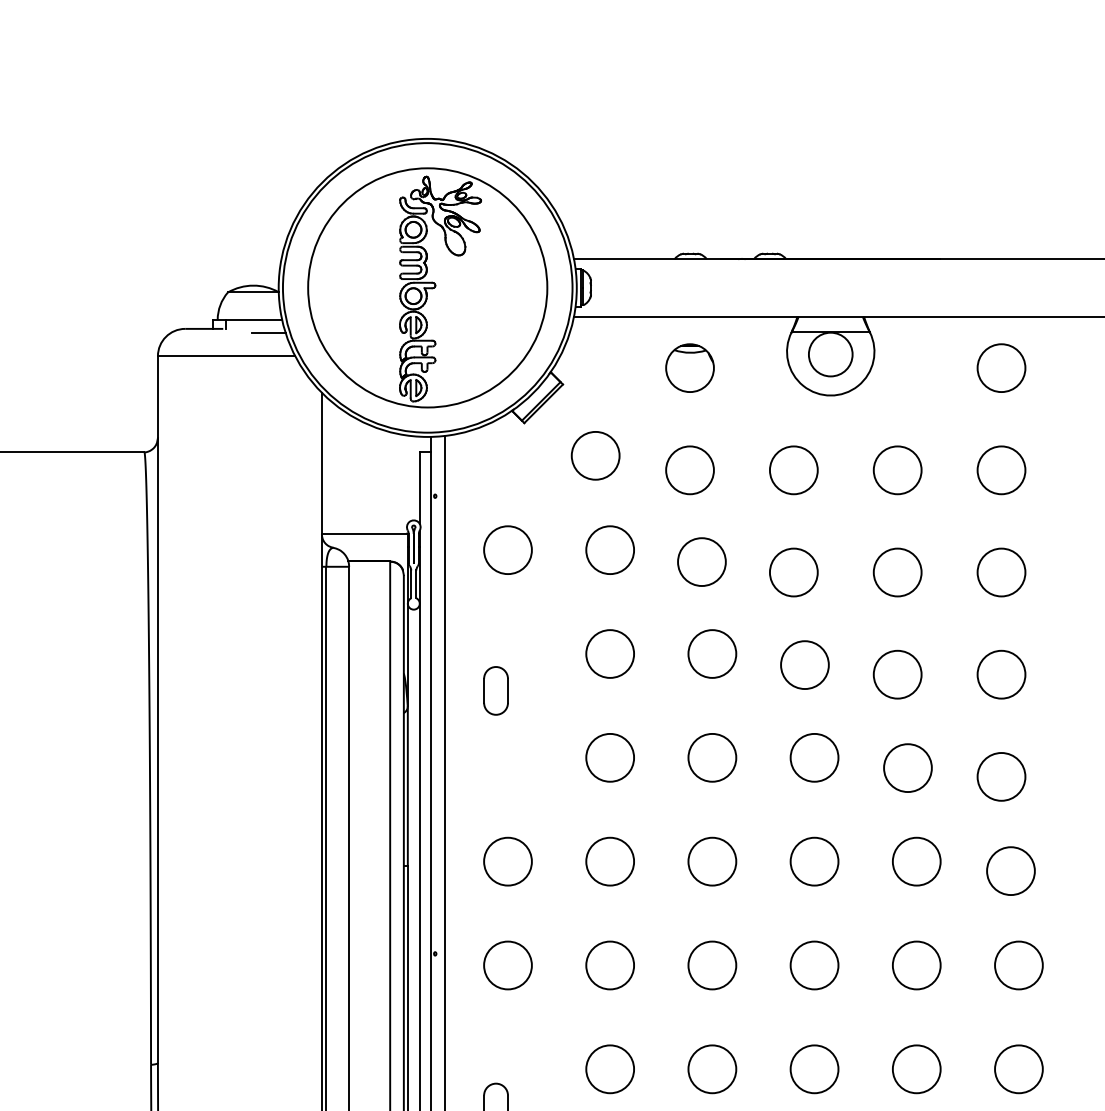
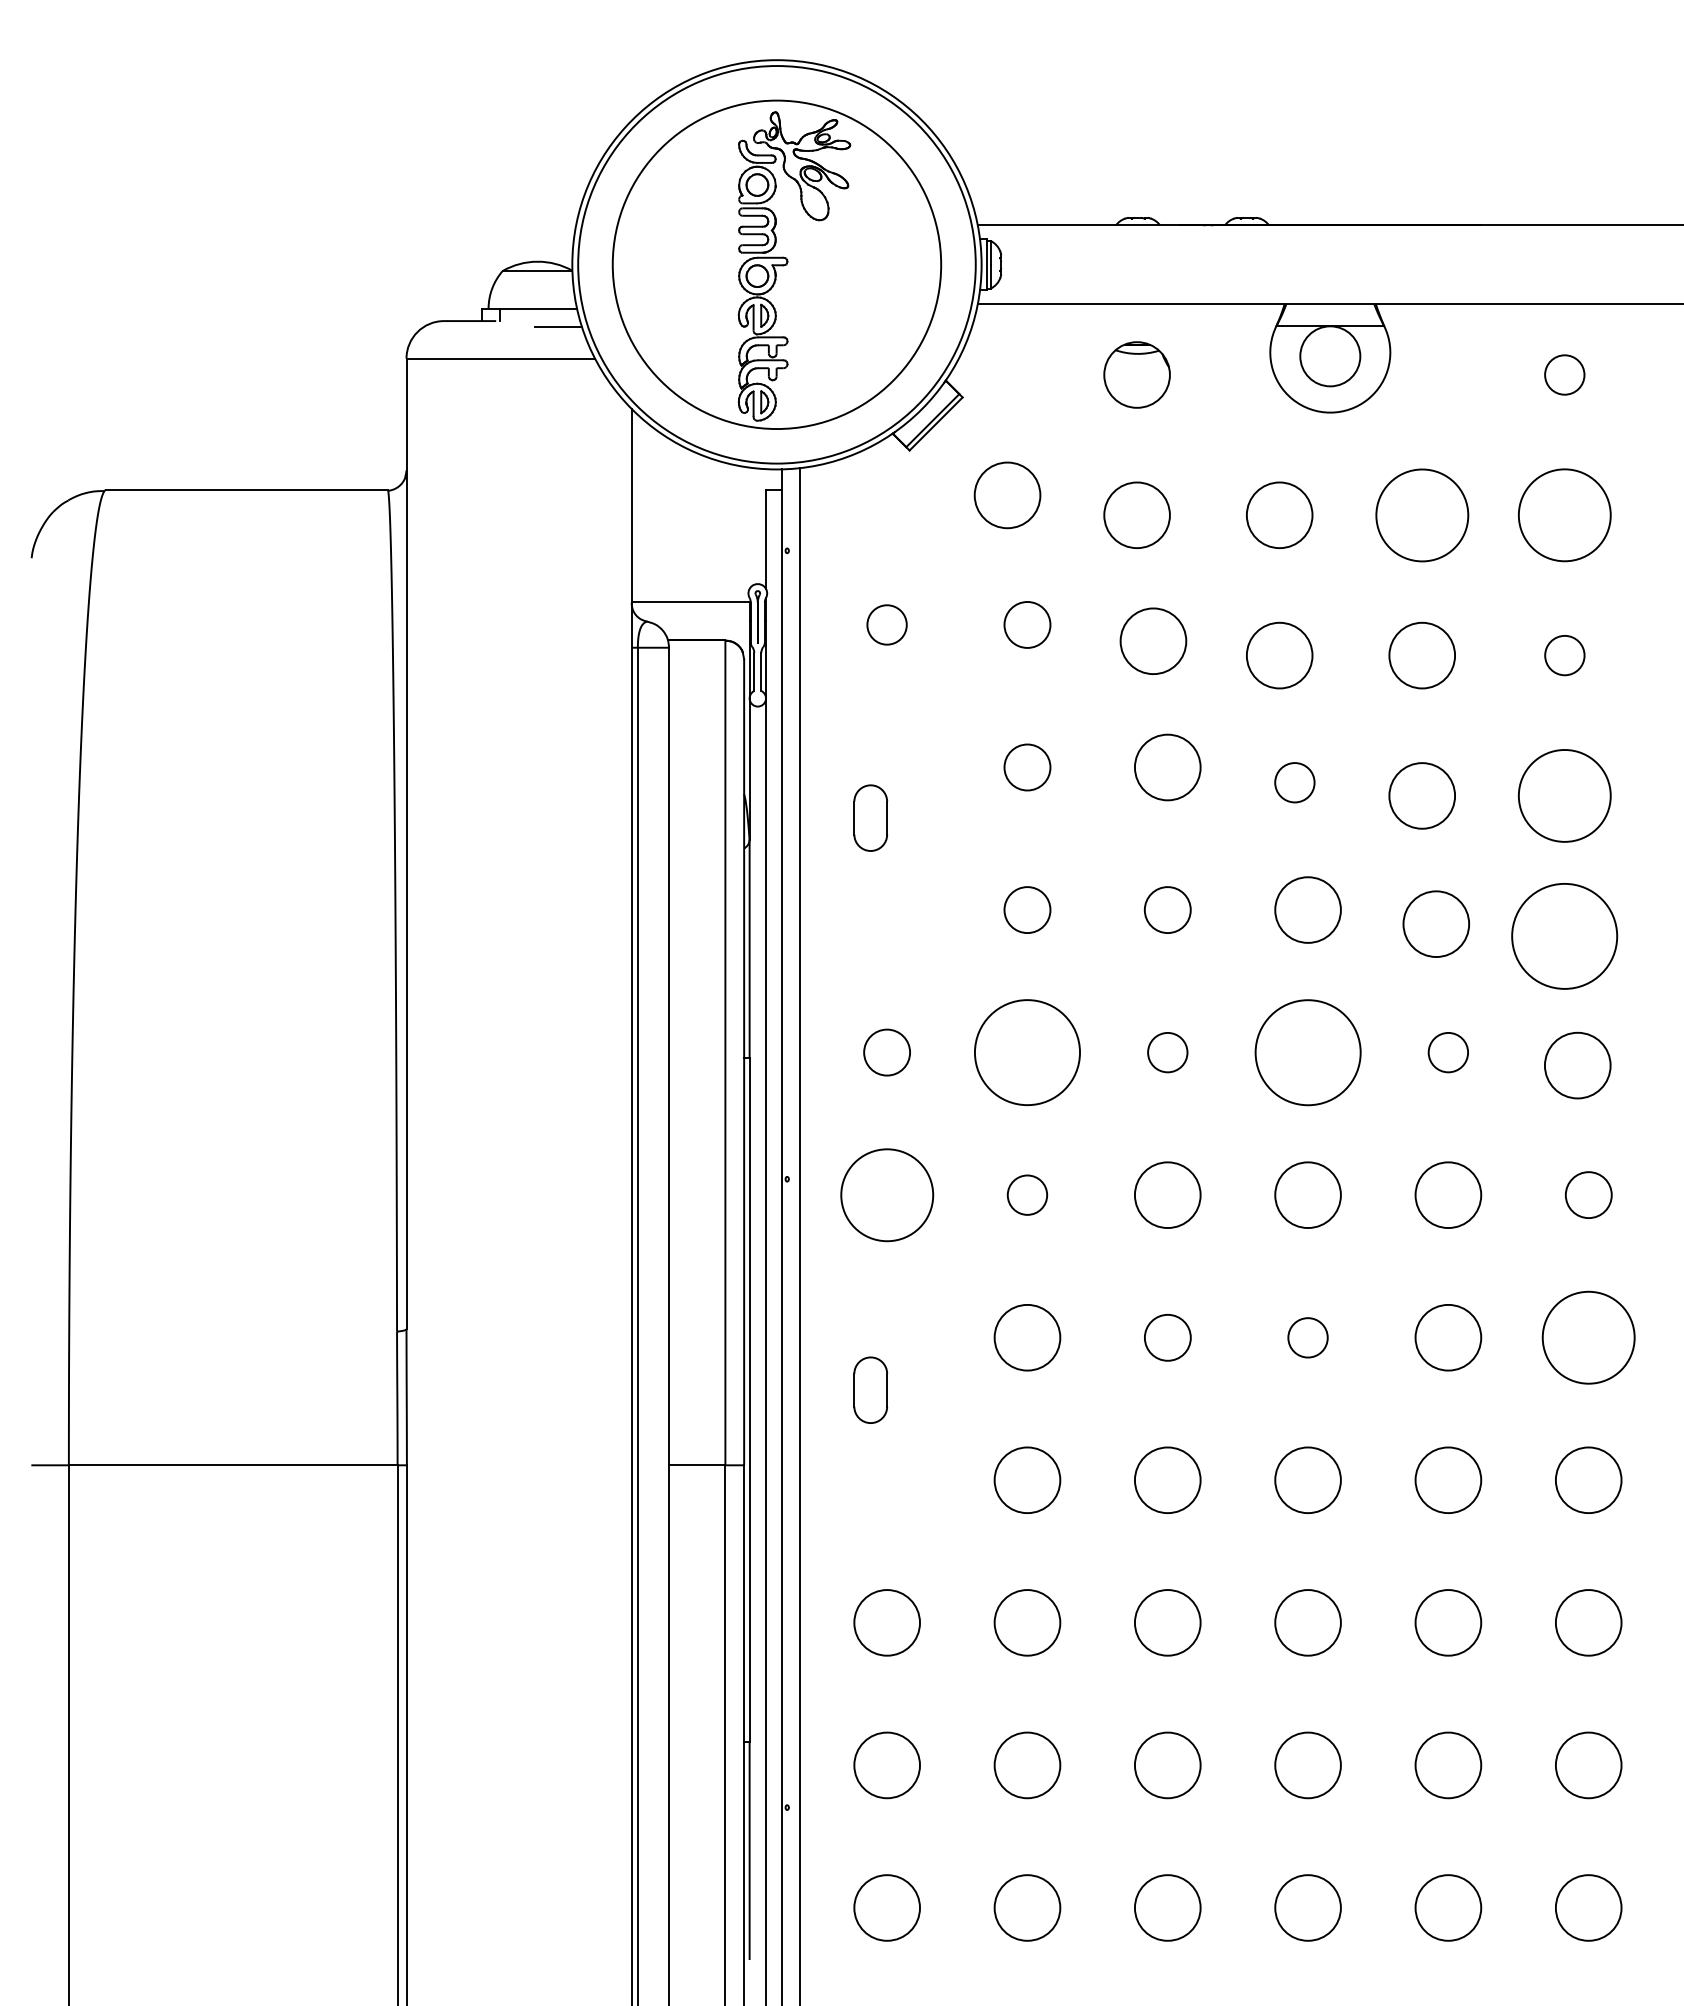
circle: (1001, 367) -> (1564, 374), size x0.6
circle: (897, 469) -> (1421, 514), size x1.4
circle: (1001, 470) -> (1564, 515), size x1.4
circle: (507, 549) -> (886, 624), size x0.6
circle: (610, 549) -> (1027, 624), size x0.7
circle: (1001, 572) -> (1564, 655), size x0.6
circle: (610, 654) -> (1027, 767), size x0.7
circle: (804, 664) -> (1294, 782), size x0.6
circle: (1001, 674) -> (1564, 795), size x1.4
circle: (610, 757) -> (1027, 909), size x0.7
circle: (712, 757) -> (1167, 909), size x0.7
circle: (1001, 776) -> (1564, 935), size x1.6
circle: (507, 861) -> (886, 1052), size x0.7
circle: (610, 861) -> (1027, 1052), size x1.6
circle: (712, 861) -> (1167, 1052), size x0.6
circle: (814, 861) -> (1307, 1052), size x1.6
circle: (916, 861) -> (1448, 1052), size x0.6
circle: (507, 964) -> (886, 1194), size x1.4
circle: (1018, 964) -> (1588, 1194), size x0.7
circle: (610, 965) -> (1027, 1195), size x0.6
circle: (712, 1069) -> (1167, 1337), size x0.7
circle: (814, 1069) -> (1307, 1337), size x0.6
circle: (1018, 1069) -> (1588, 1337), size x1.4

